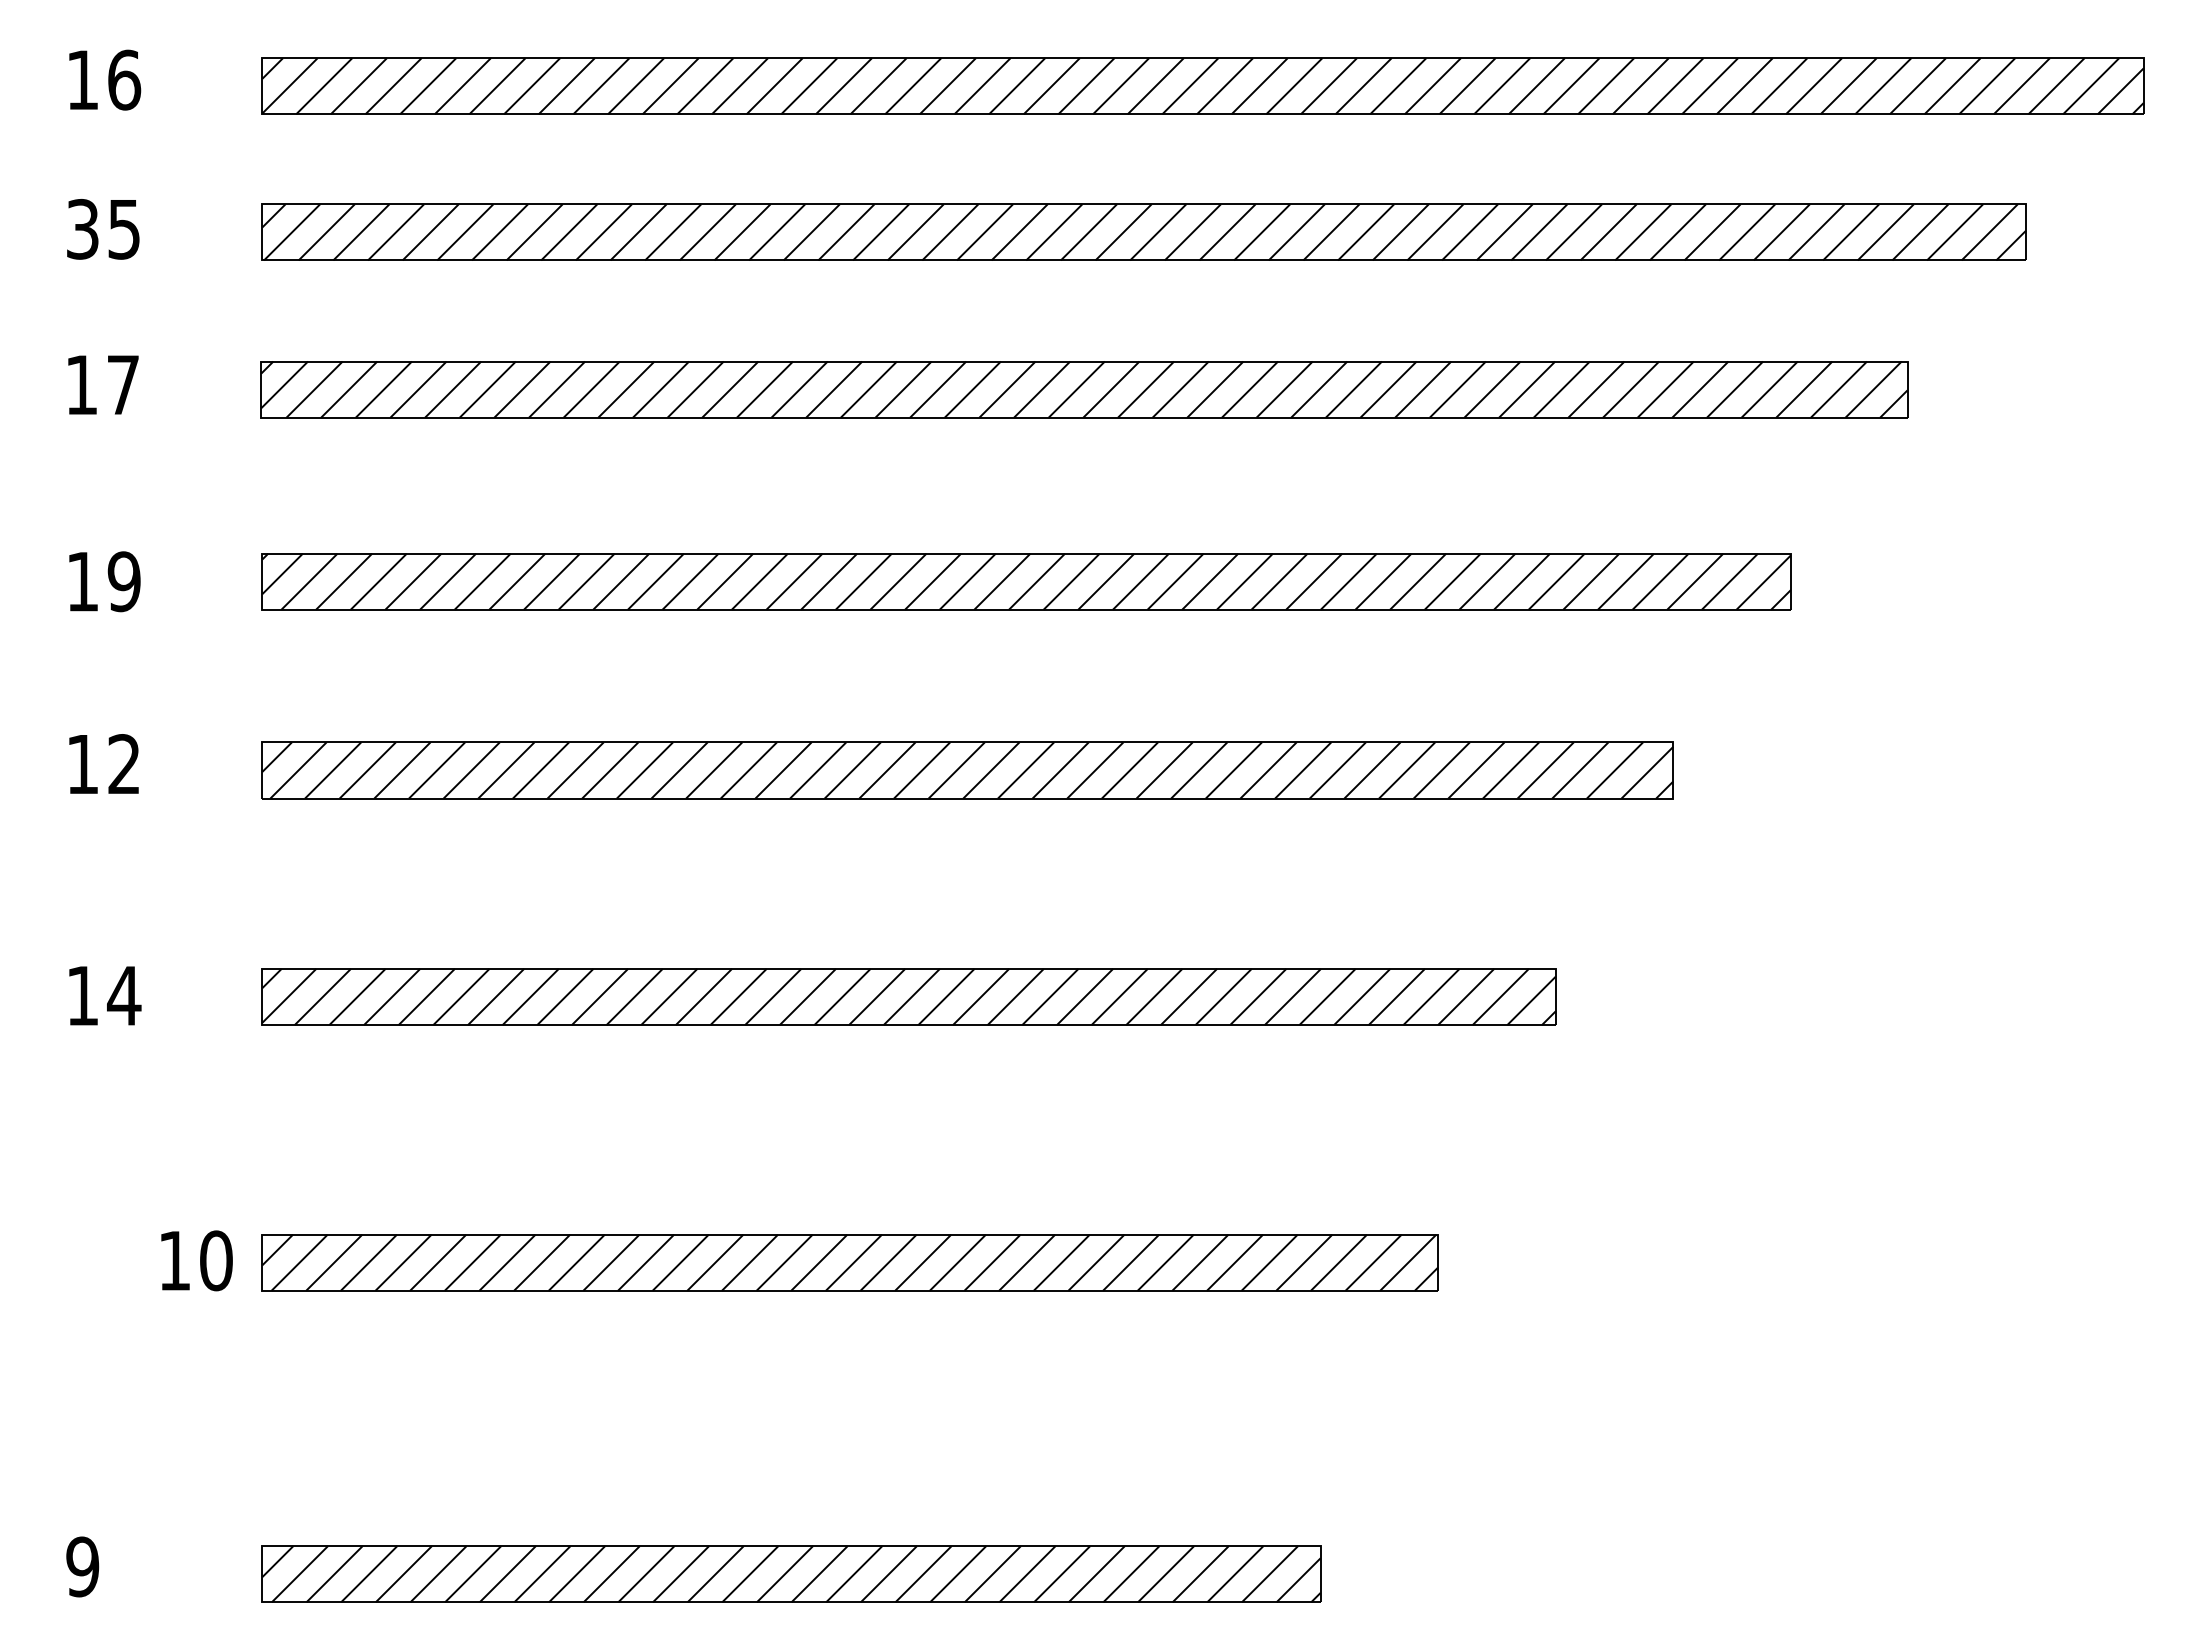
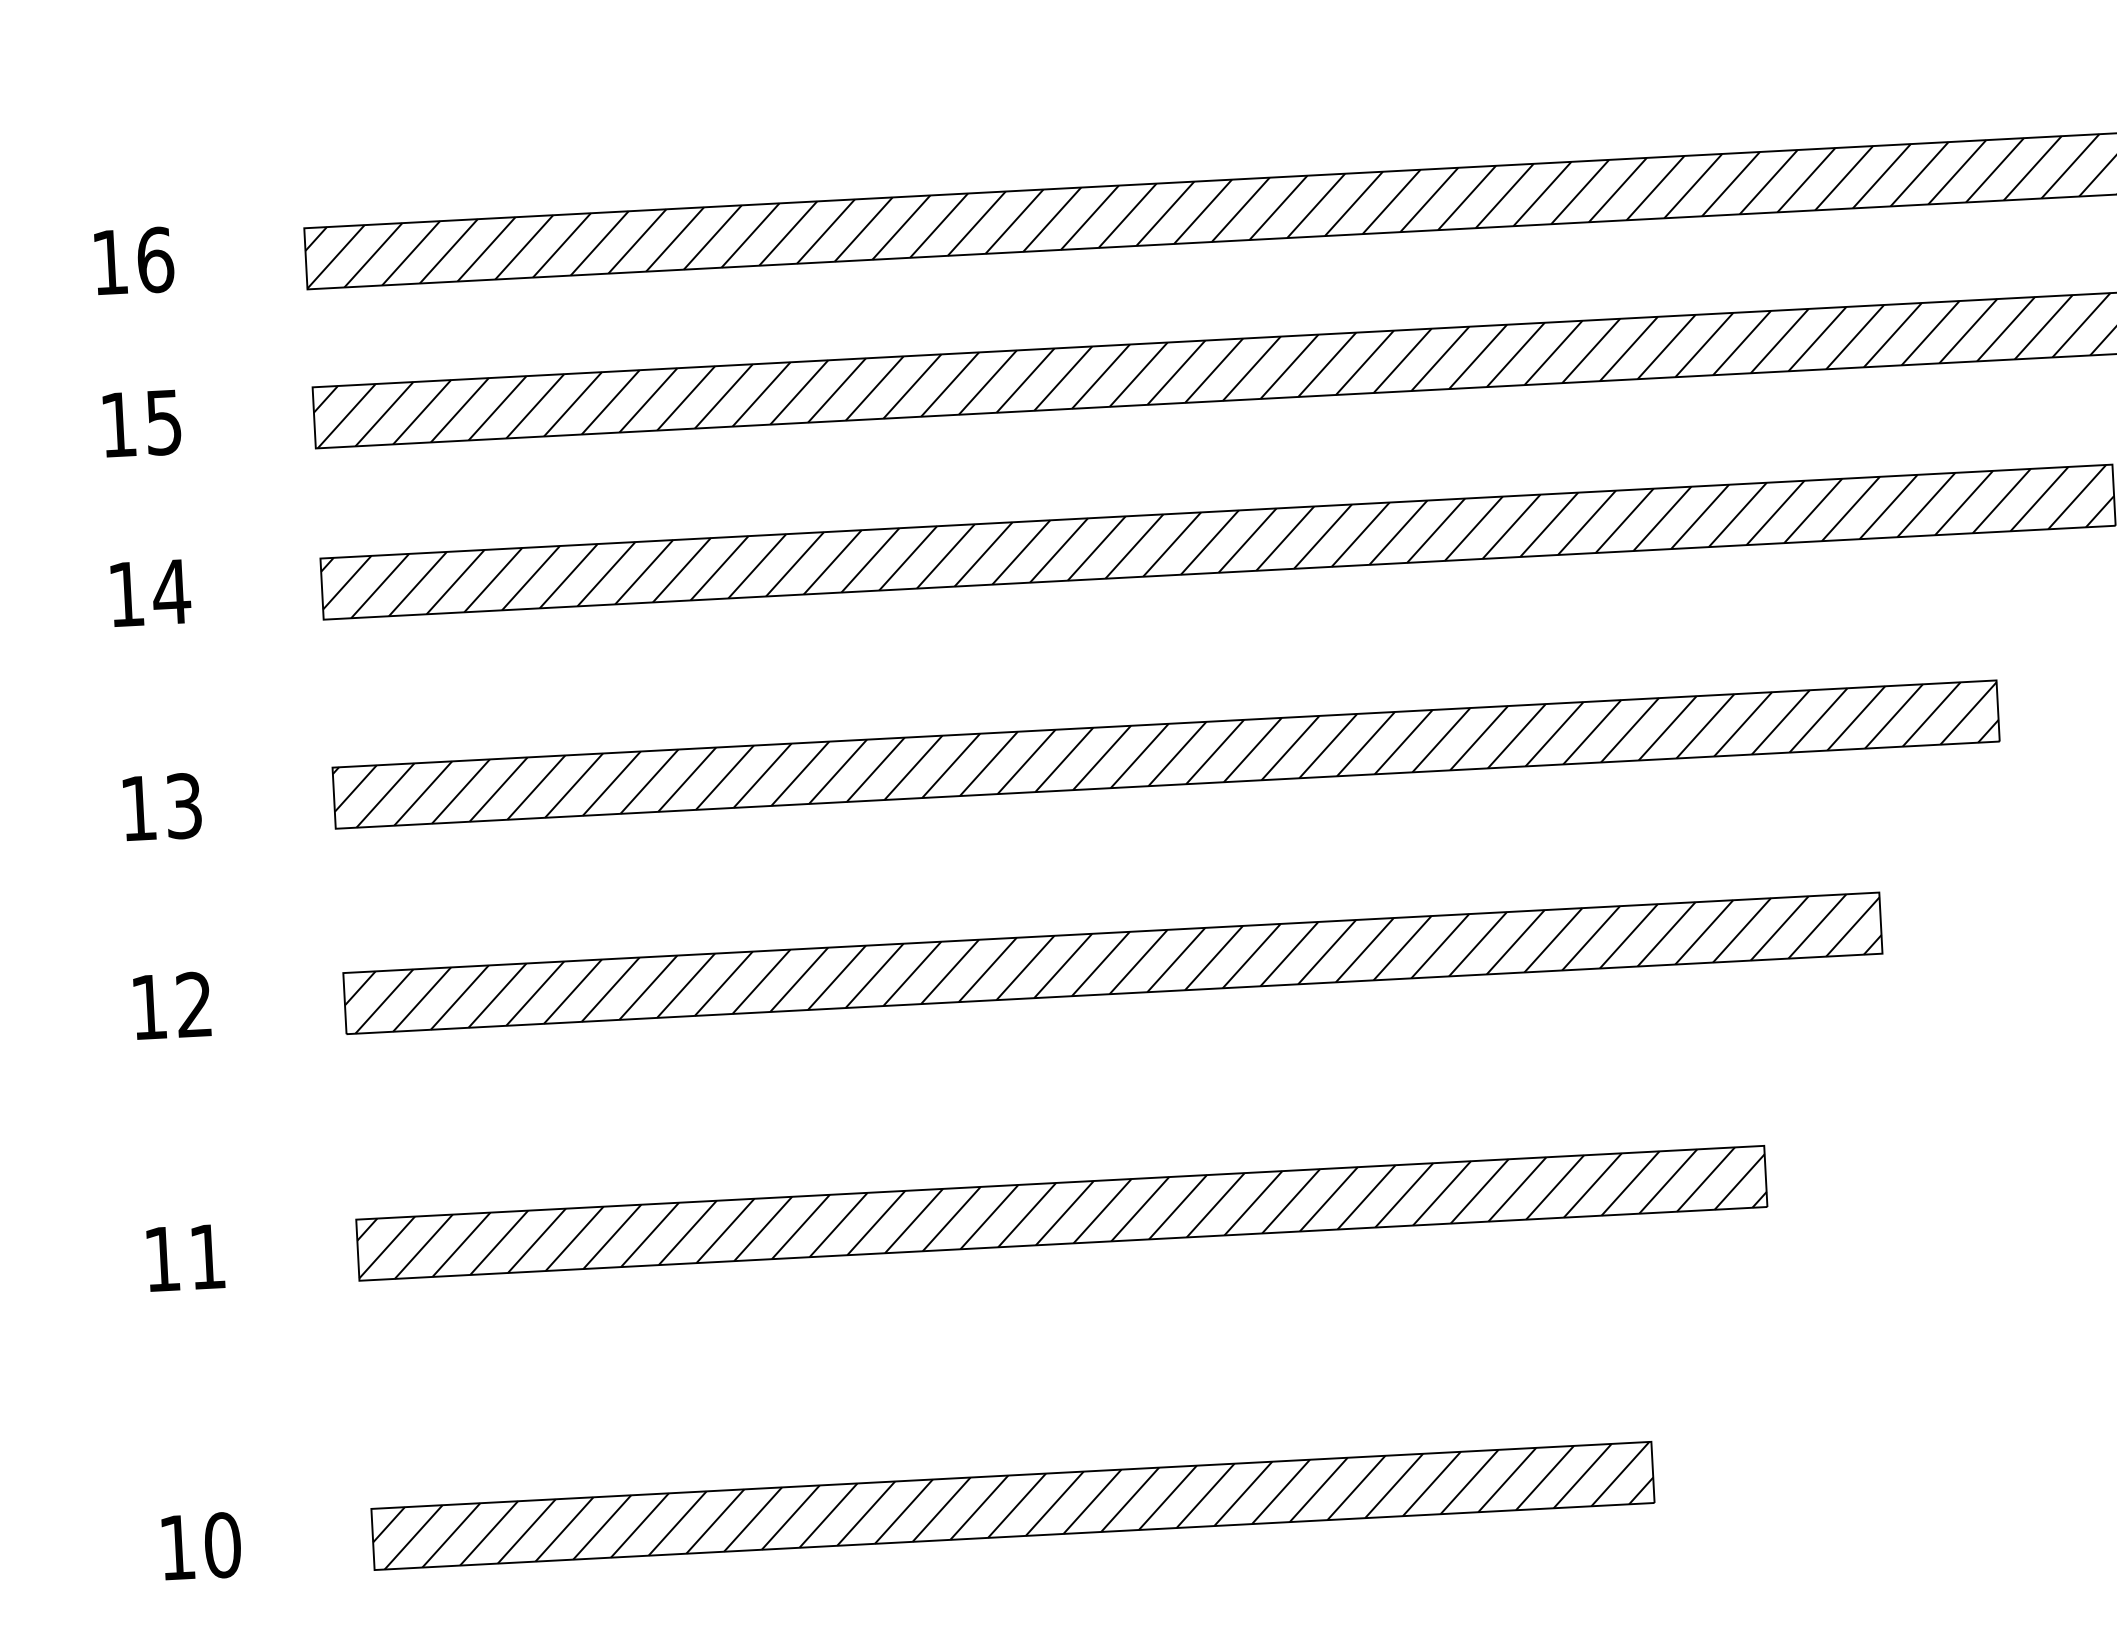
text: (82, 228) -> (118, 423), 35 -> 15
text: (122, 384) -> (170, 591), 17 -> 14
text: (123, 581) -> (183, 805), 19 -> 13
text: (124, 995) -> (207, 1256), 14 -> 11
text: (196, 1260) -> (201, 1546), moved

